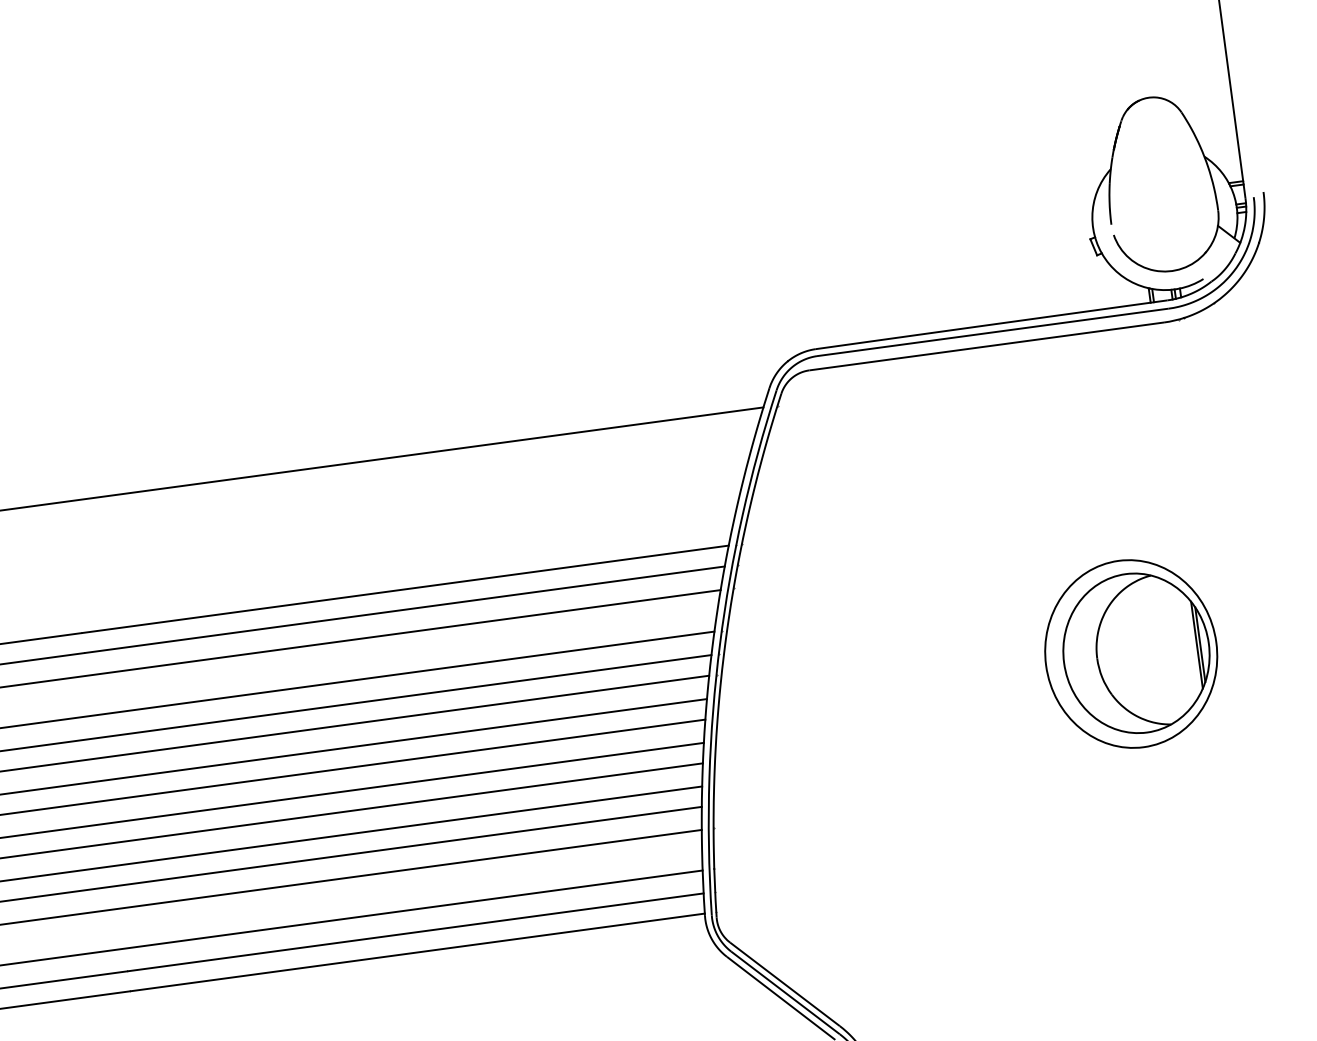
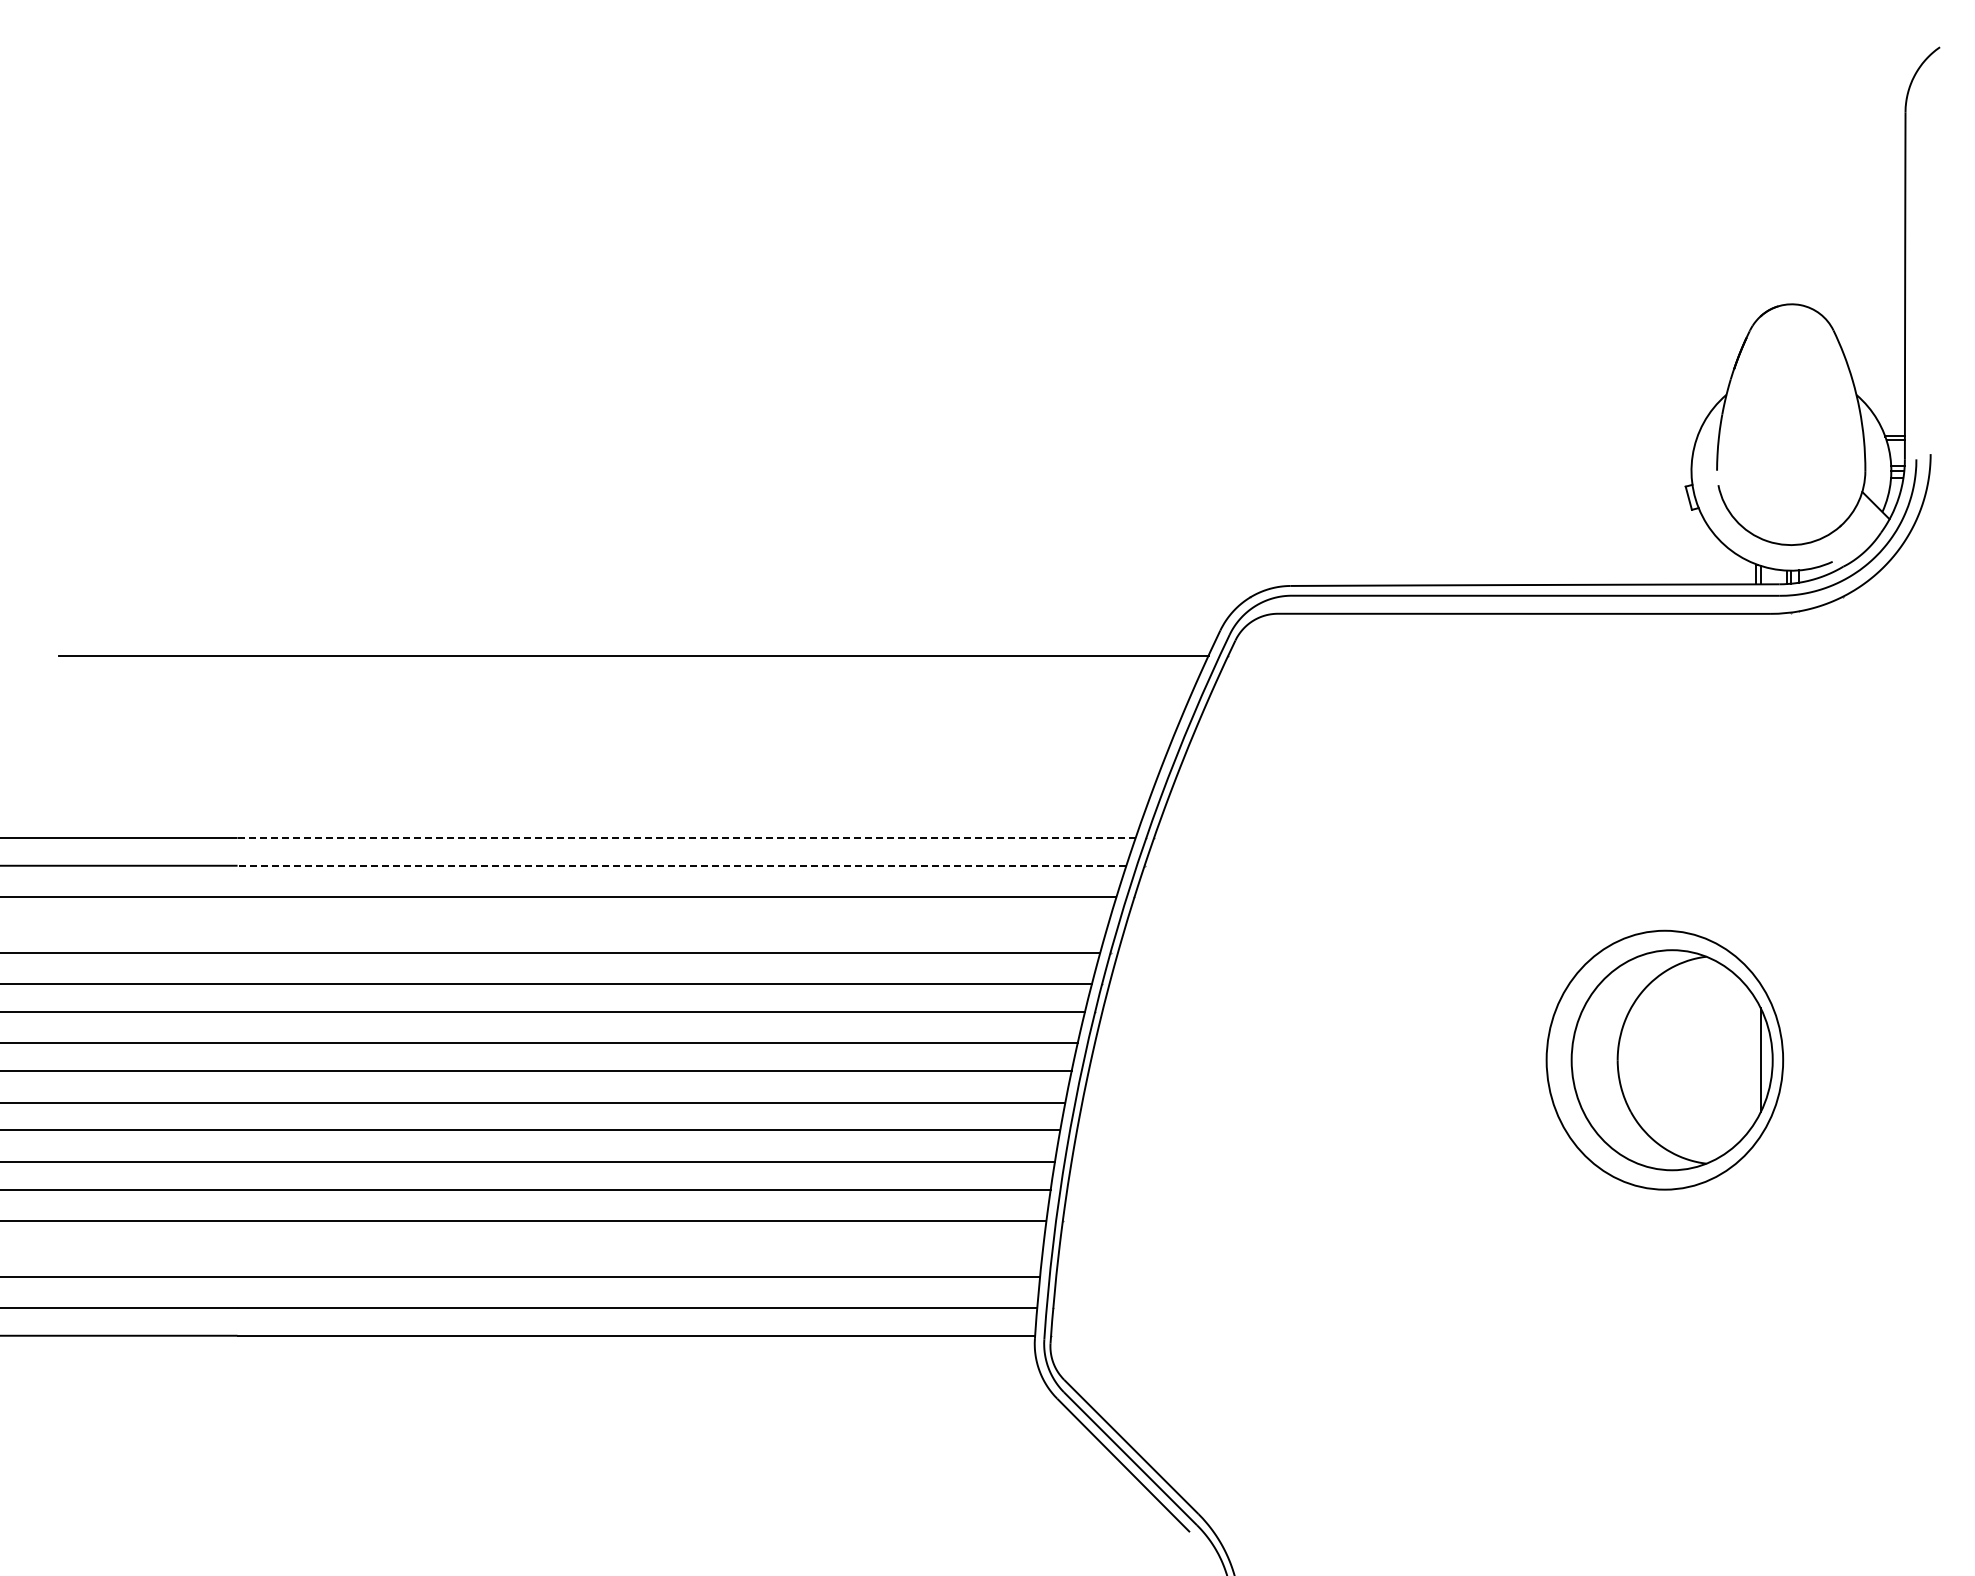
line: (406, 589) -> (687, 838), solid -> dashed
line: (404, 609) -> (681, 865), solid -> dashed
line: (1197, 644) -> (1756, 1059), removed

